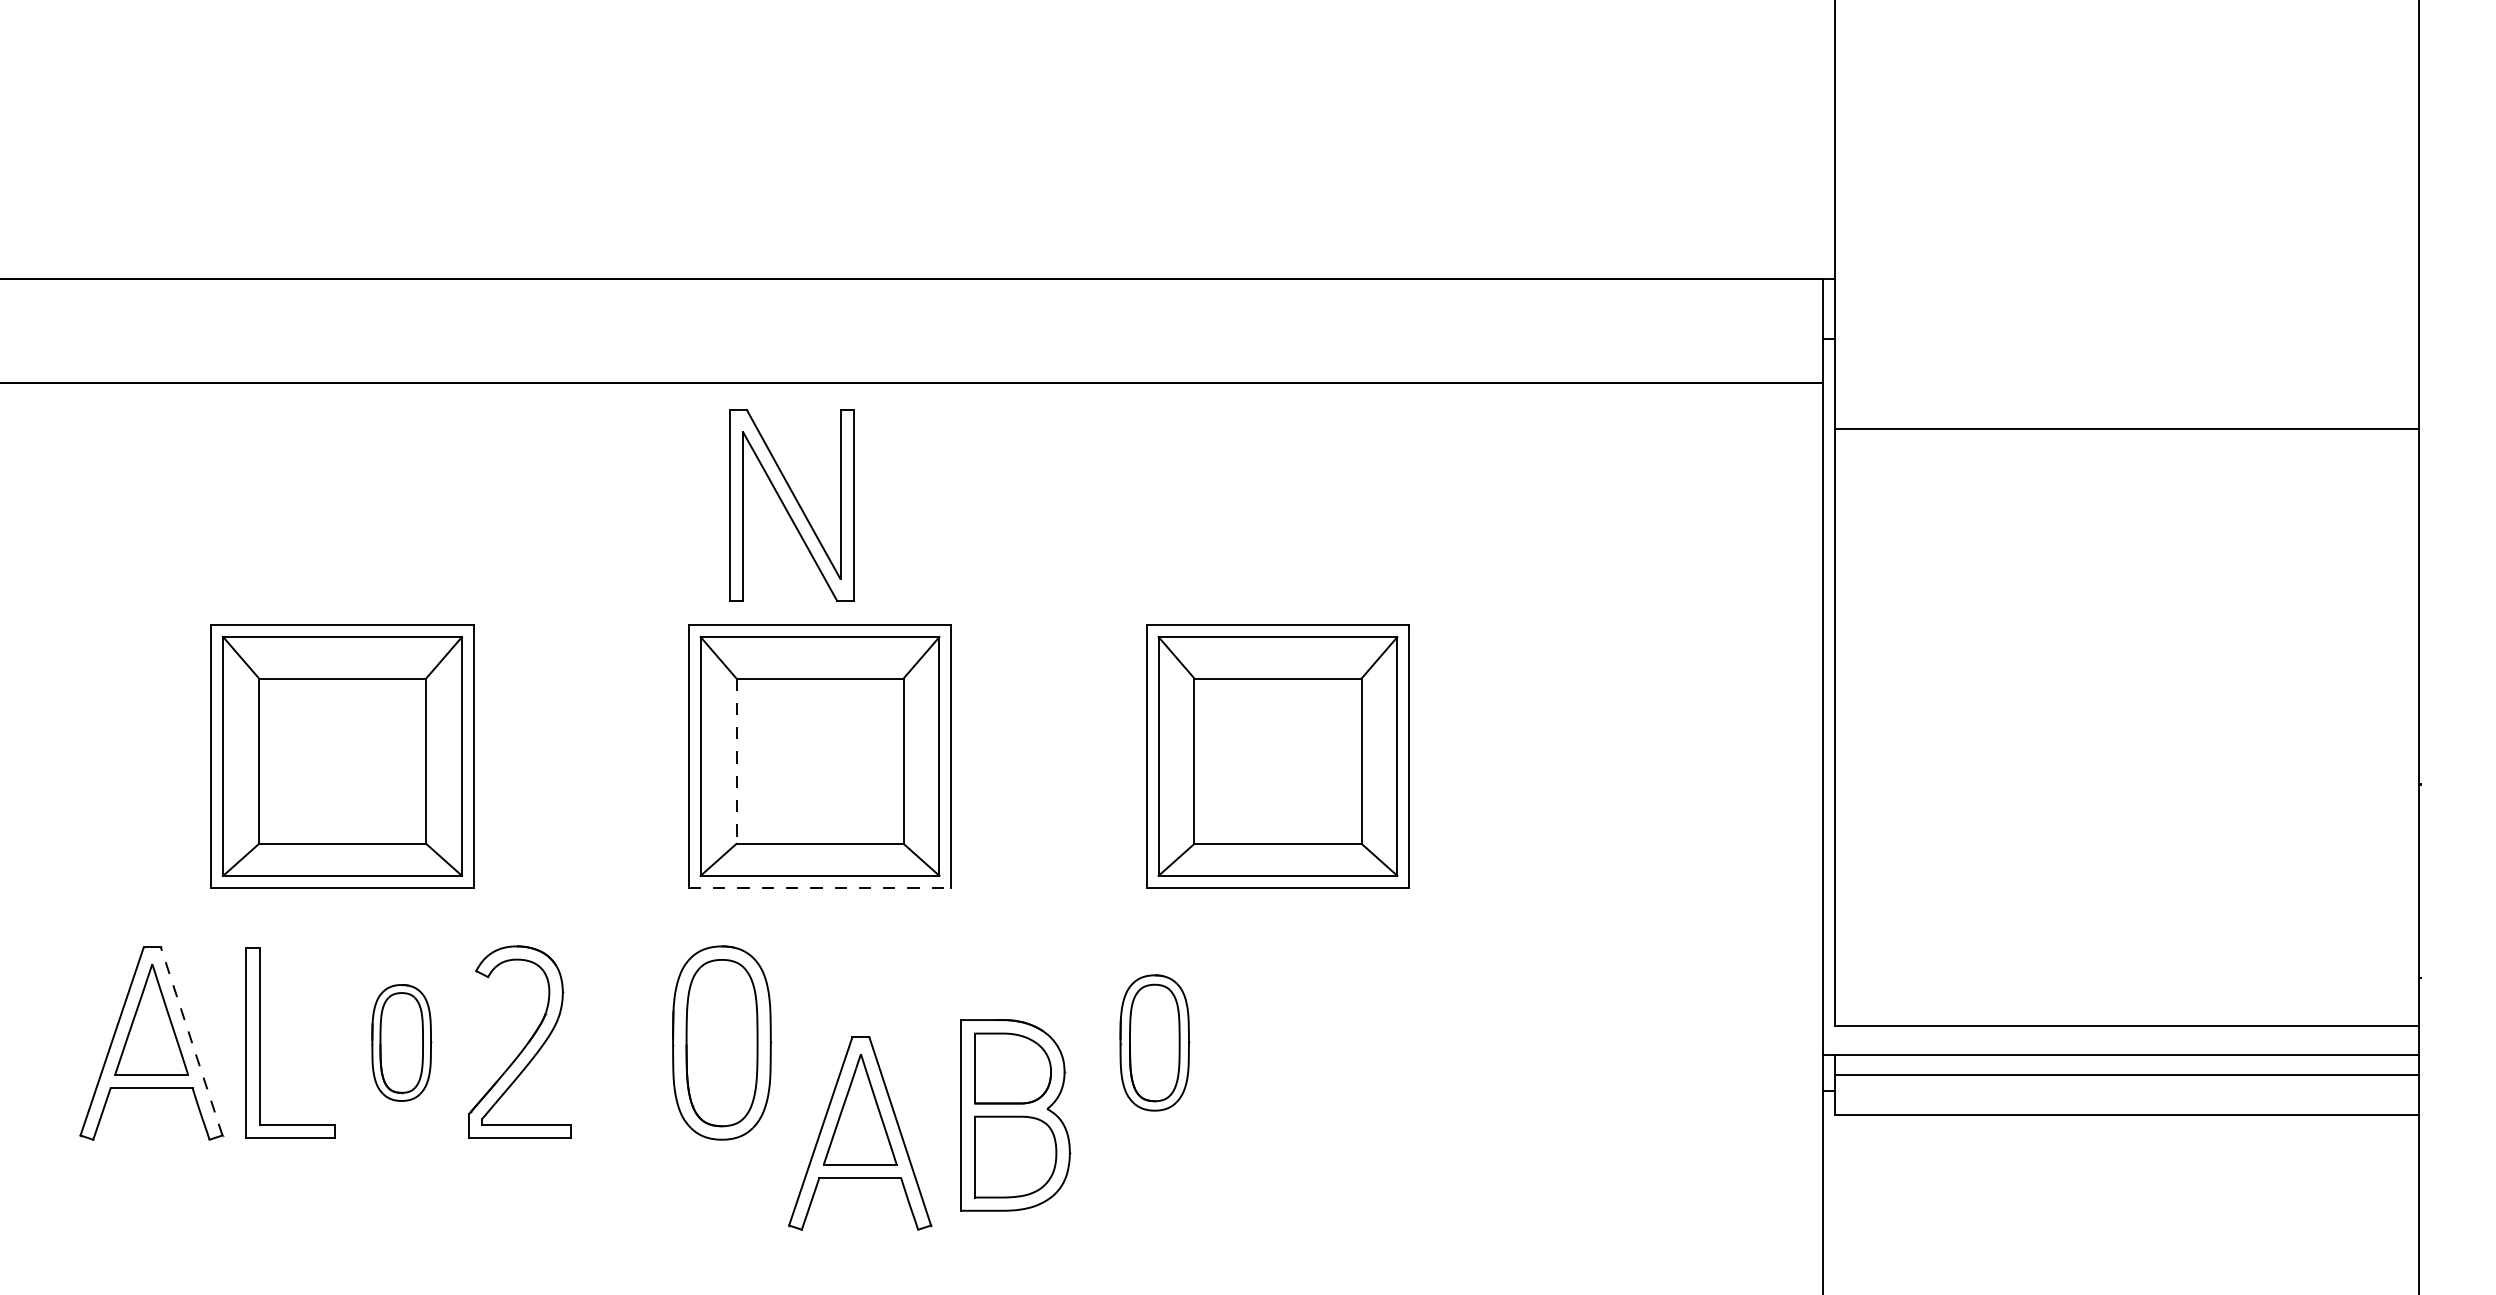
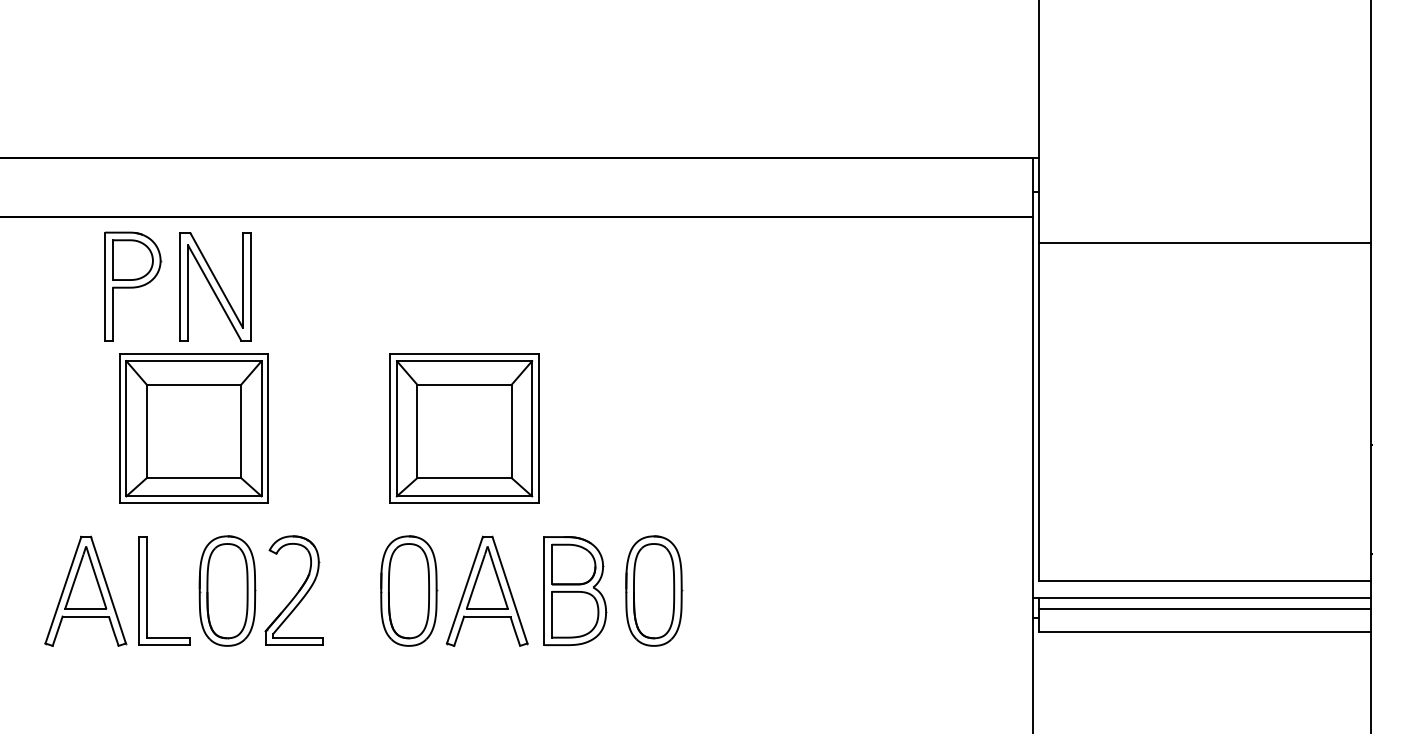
part: (235, 505) -> (133, 286), added
part: (791, 505) -> (215, 286), moved
part: (1277, 756) -> (723, 428), removed
line: (737, 761) -> (417, 431), dashed -> solid
line: (821, 888) -> (465, 503), dashed -> solid
line: (191, 1040) -> (108, 589), dashed -> solid
part: (401, 1041) -> (227, 590), size x1.67
part: (1155, 1041) -> (654, 590), size x1.43
part: (1015, 1114) -> (575, 590), moved
part: (860, 1131) -> (487, 590), moved

